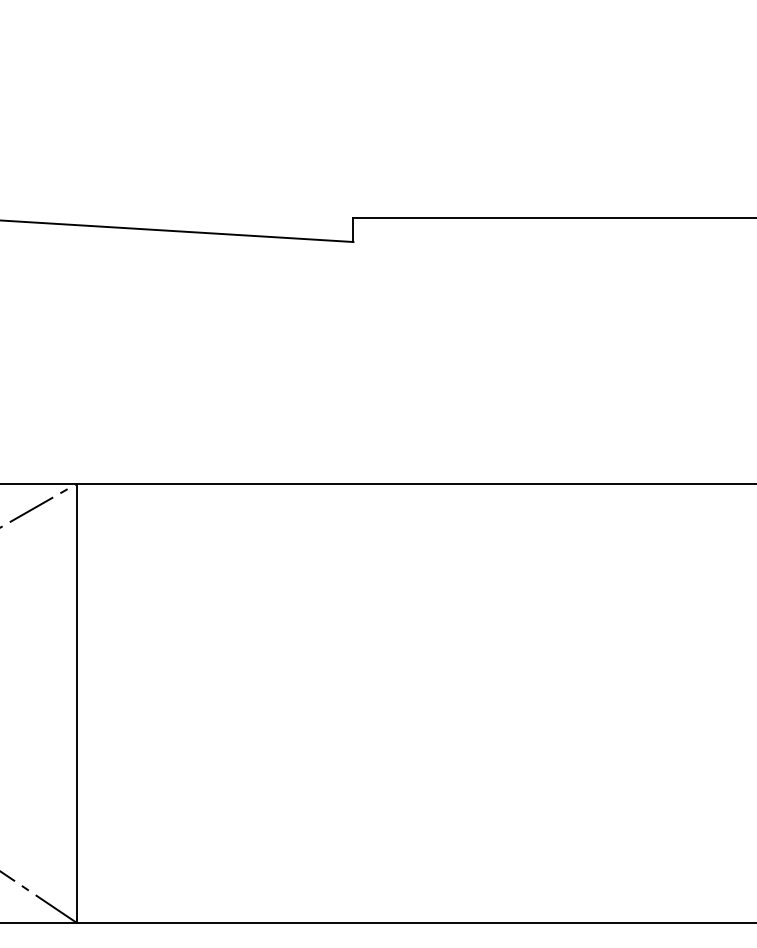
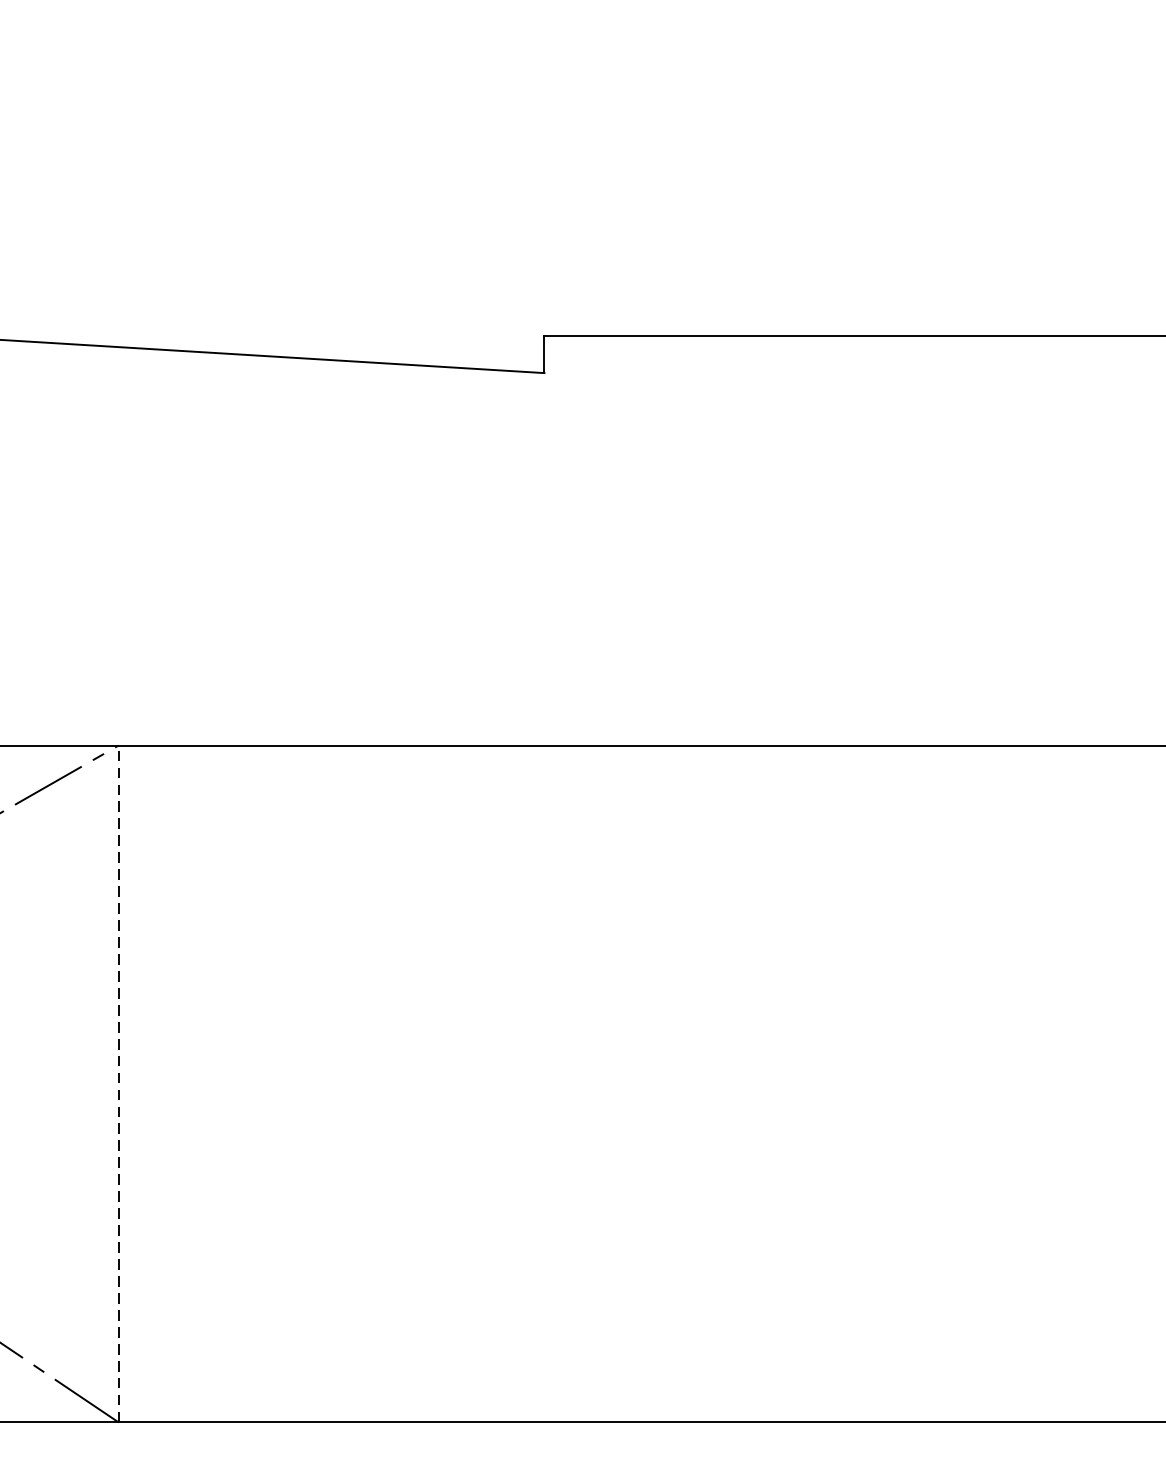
line: (77, 703) -> (119, 1084), solid -> dashed

